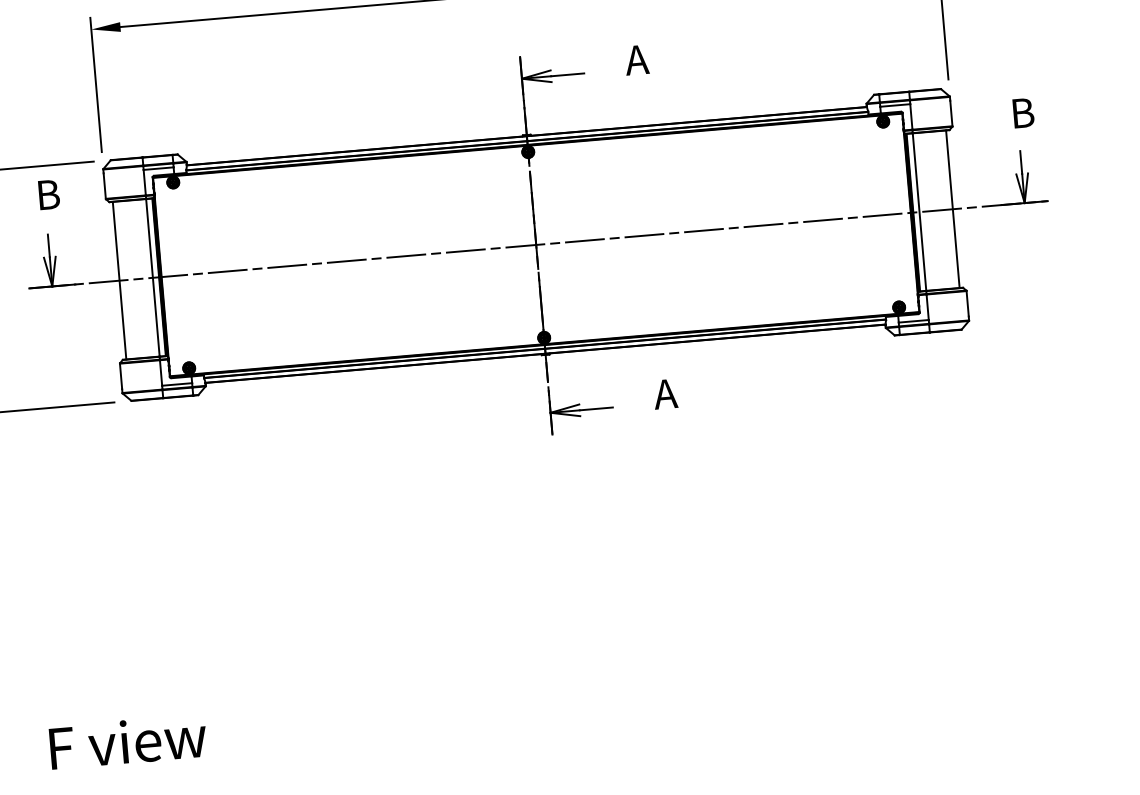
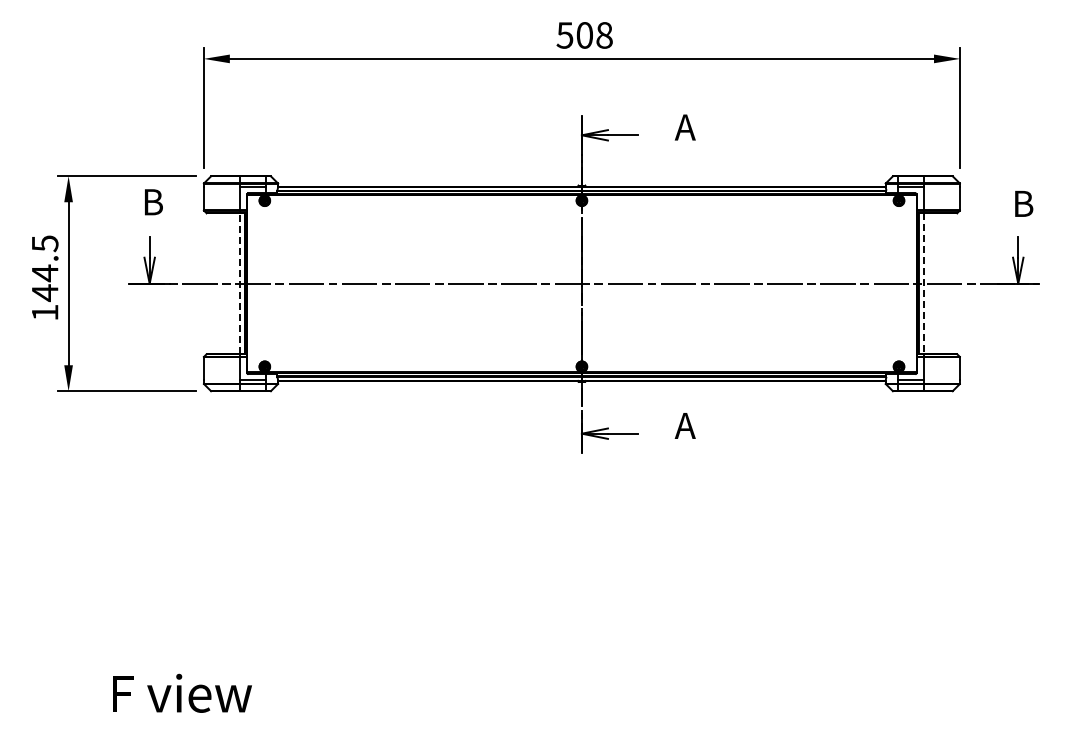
line: (953, 208) -> (954, 283), removed
line: (919, 212) -> (924, 284), solid -> dashed
line: (152, 277) -> (239, 283), solid -> dashed
line: (119, 280) -> (209, 283), removed

